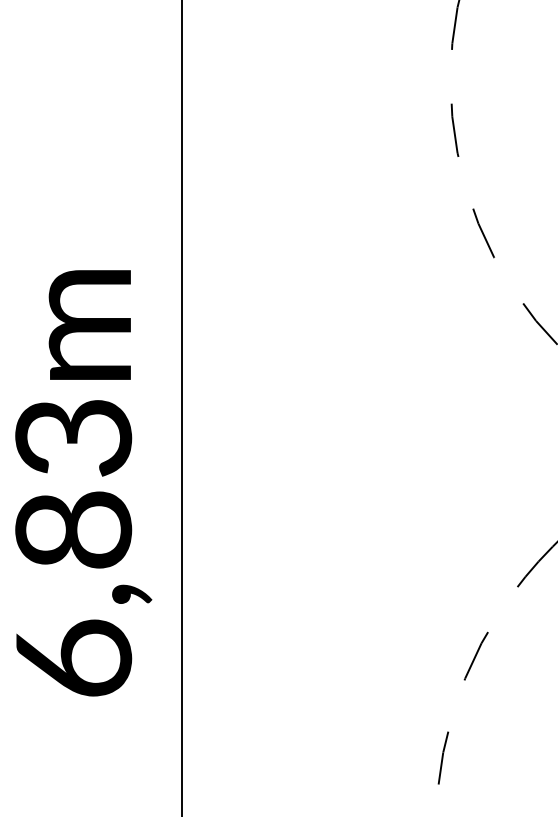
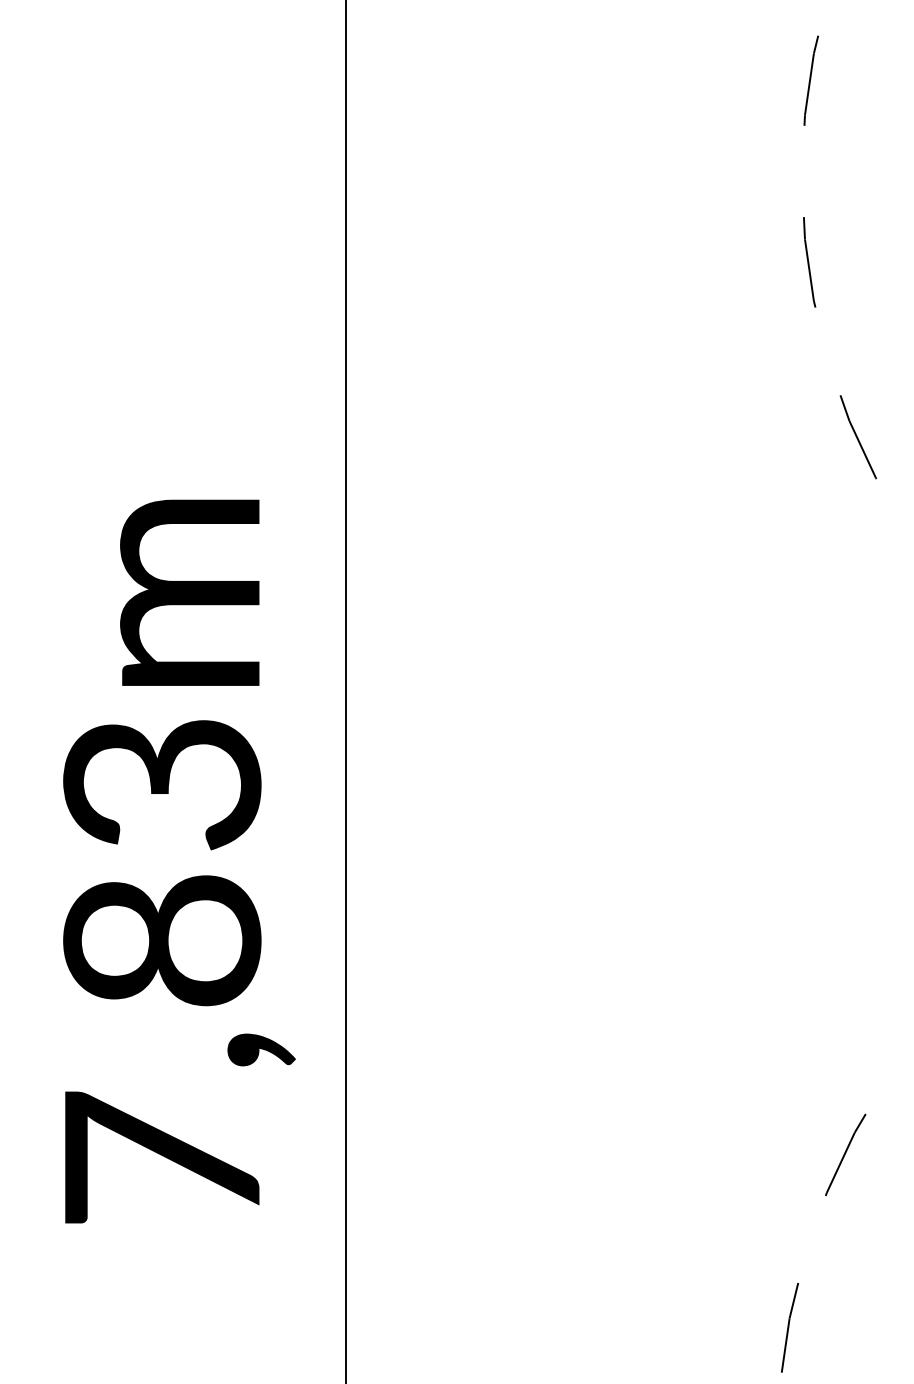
text: (74, 657) -> (163, 1157), 6,83m -> 7,83m

